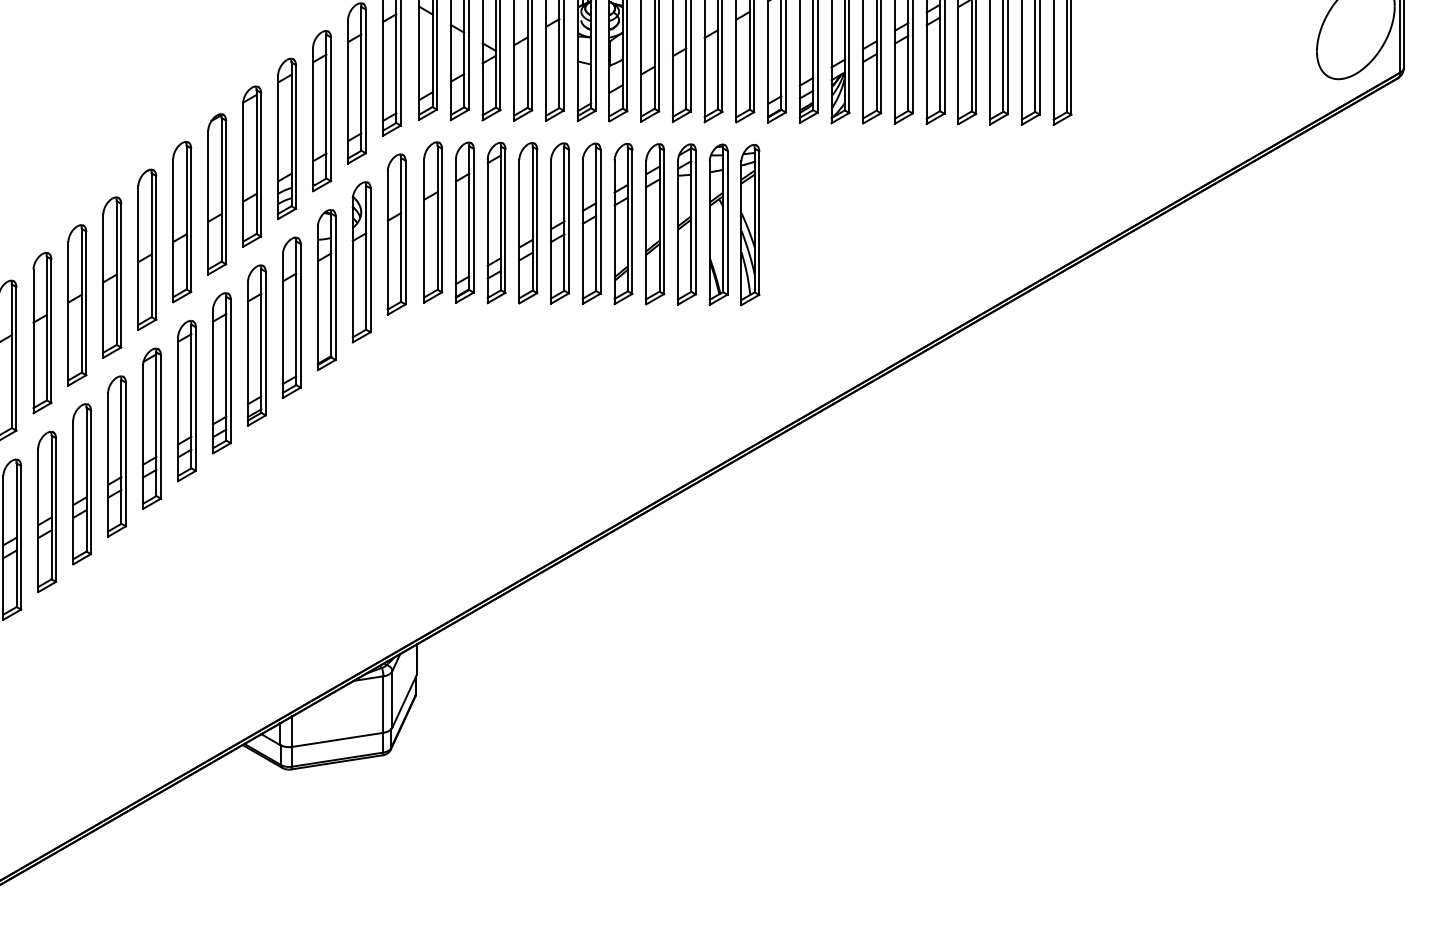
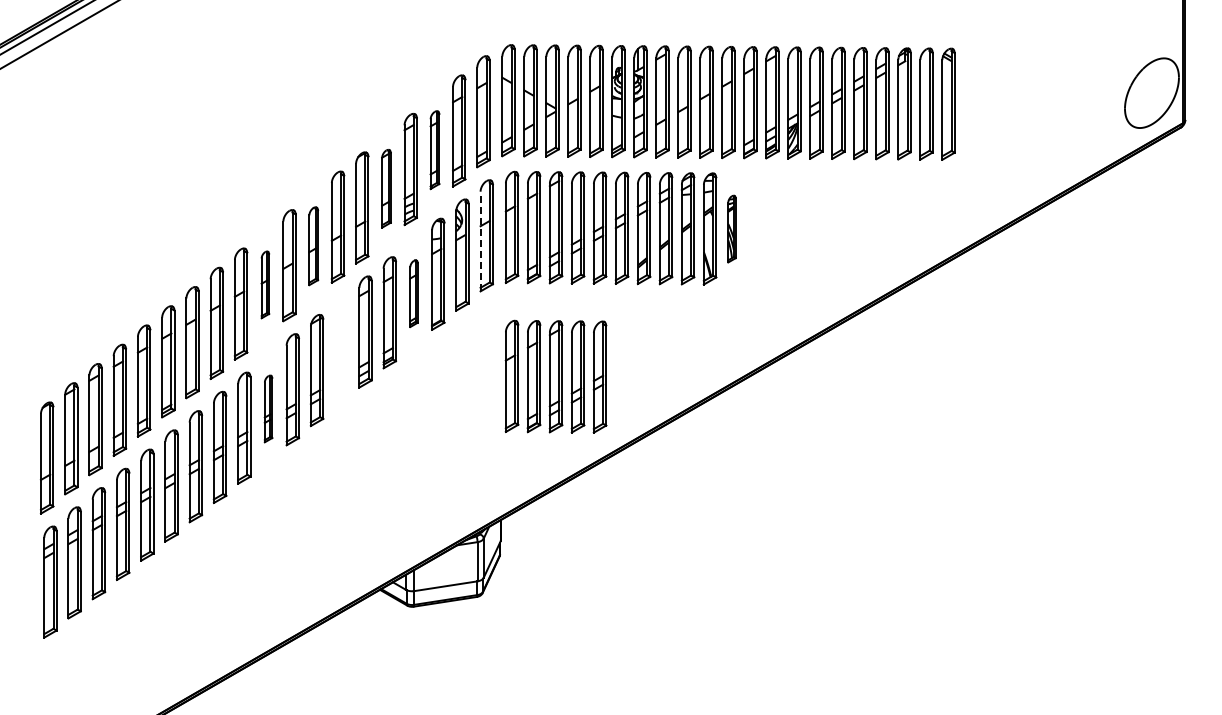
part: (321, 110) -> (434, 149), size x0.7
part: (252, 166) -> (386, 188), size x0.7
part: (749, 224) -> (731, 228), size x0.6
line: (387, 242) -> (480, 241), solid -> dashed
part: (146, 248) -> (313, 245), size x0.7
part: (77, 304) -> (265, 284), size x0.6
part: (291, 317) -> (413, 293), size x0.6
part: (187, 399) -> (341, 350), removed
part: (495, 437) -> (555, 376), added
part: (81, 483) -> (268, 408), size x0.6

